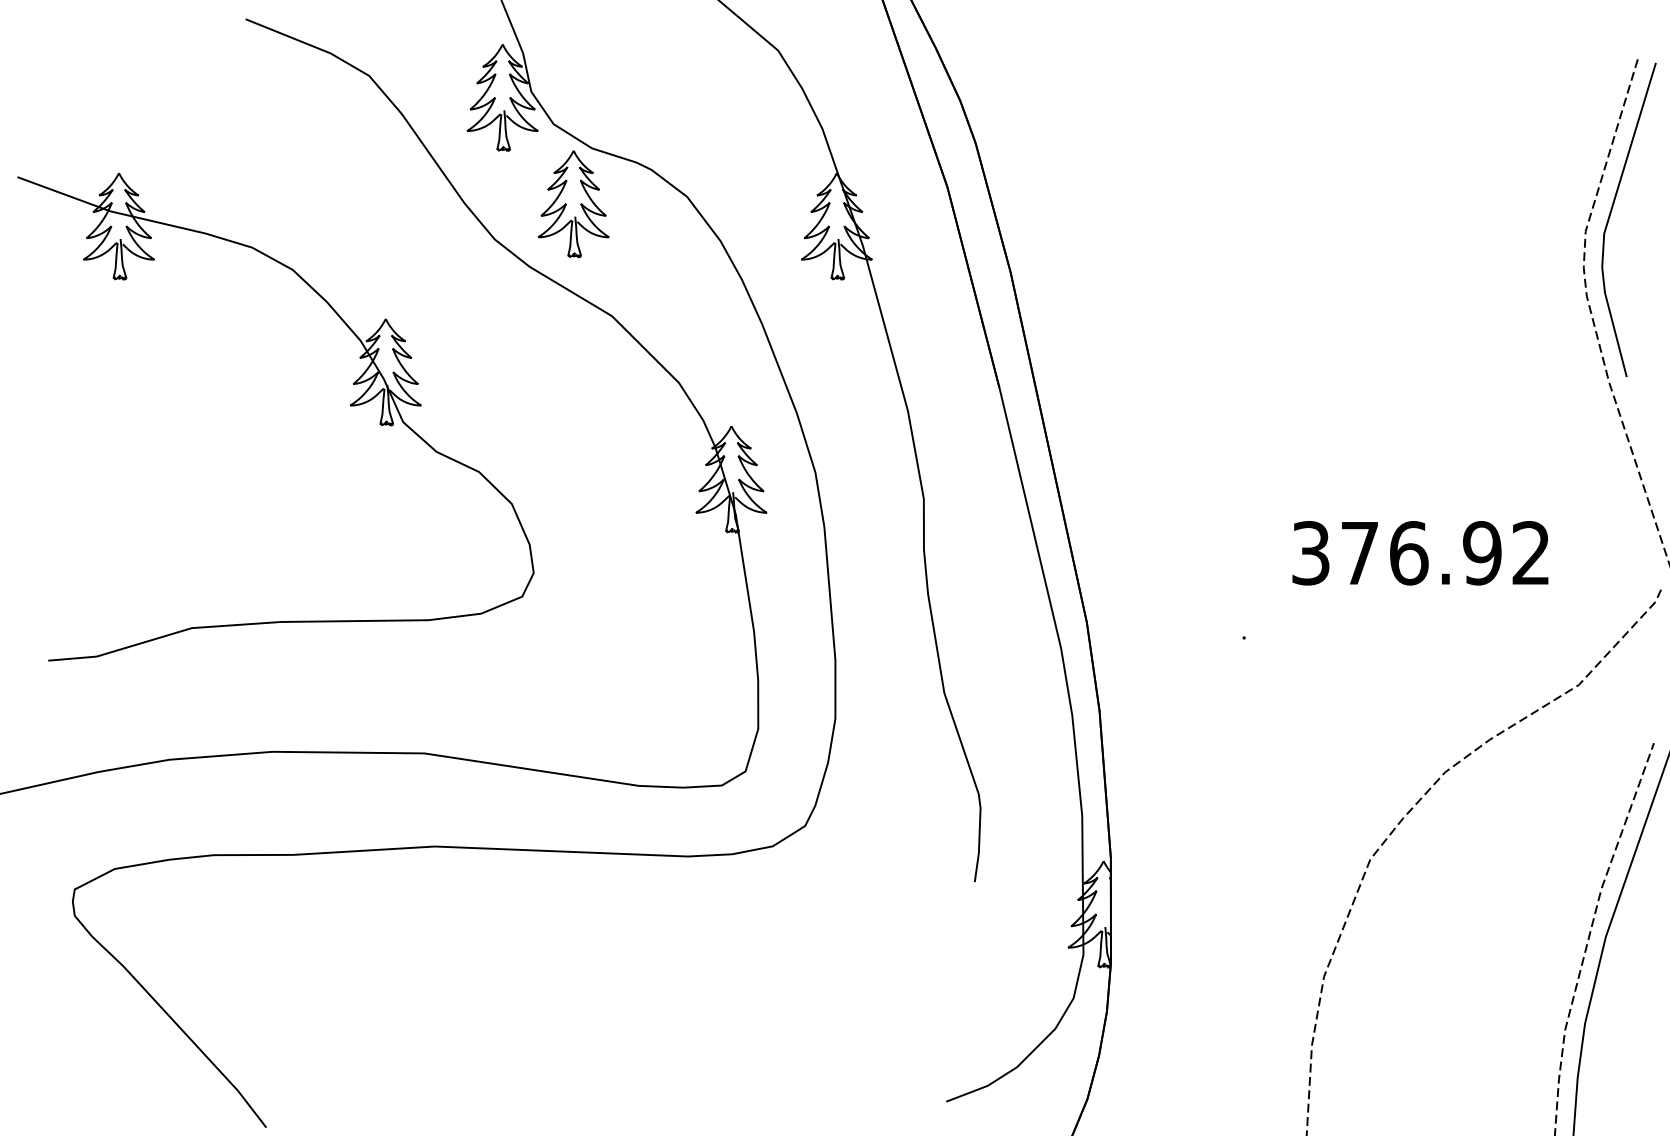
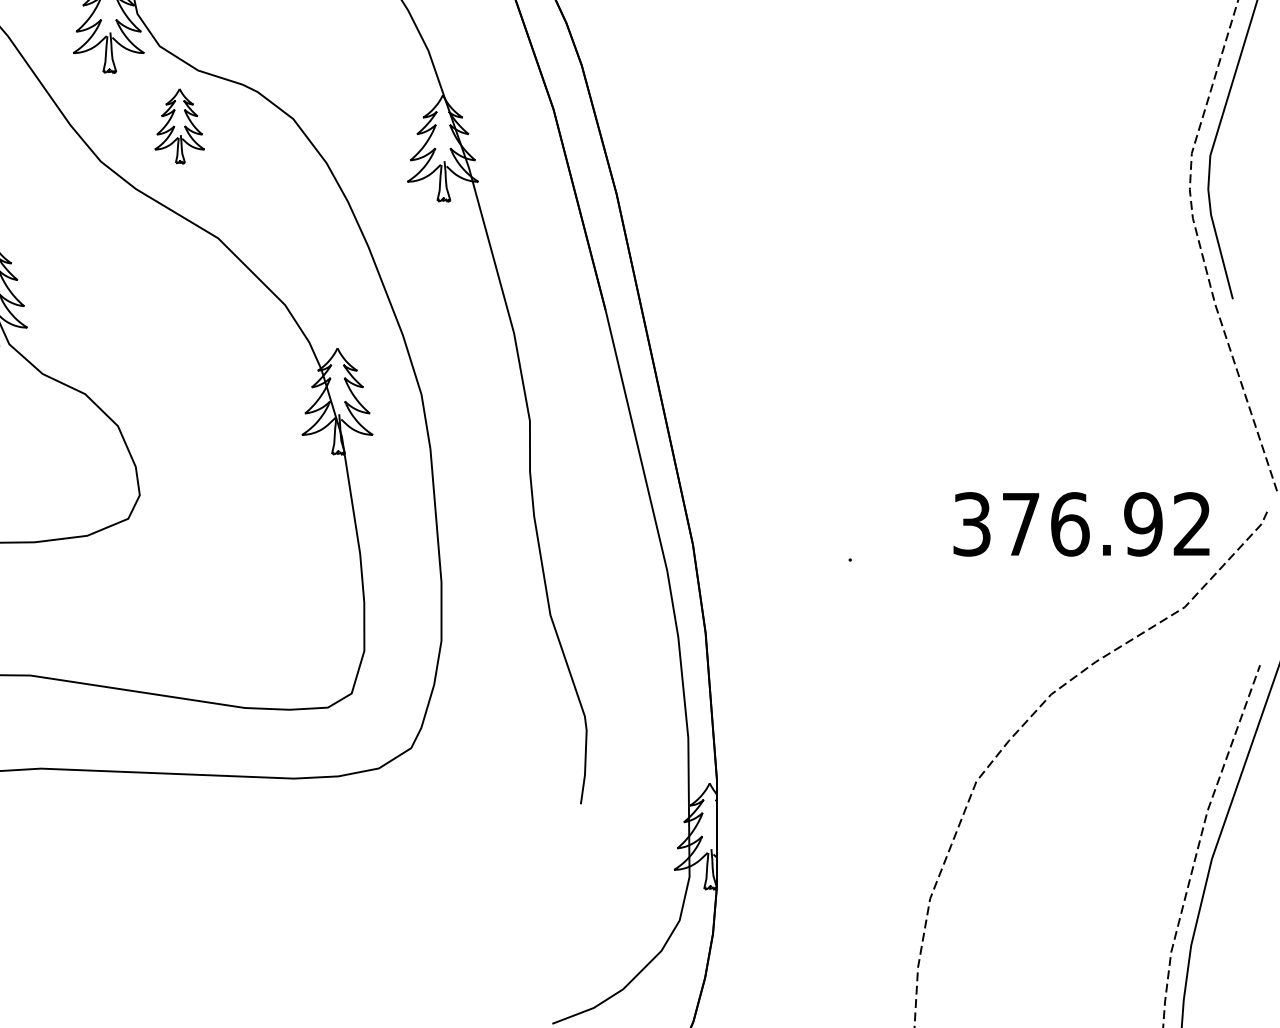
part: (573, 204) -> (179, 126), size x0.7
text: (1420, 553) -> (1081, 524), moved

